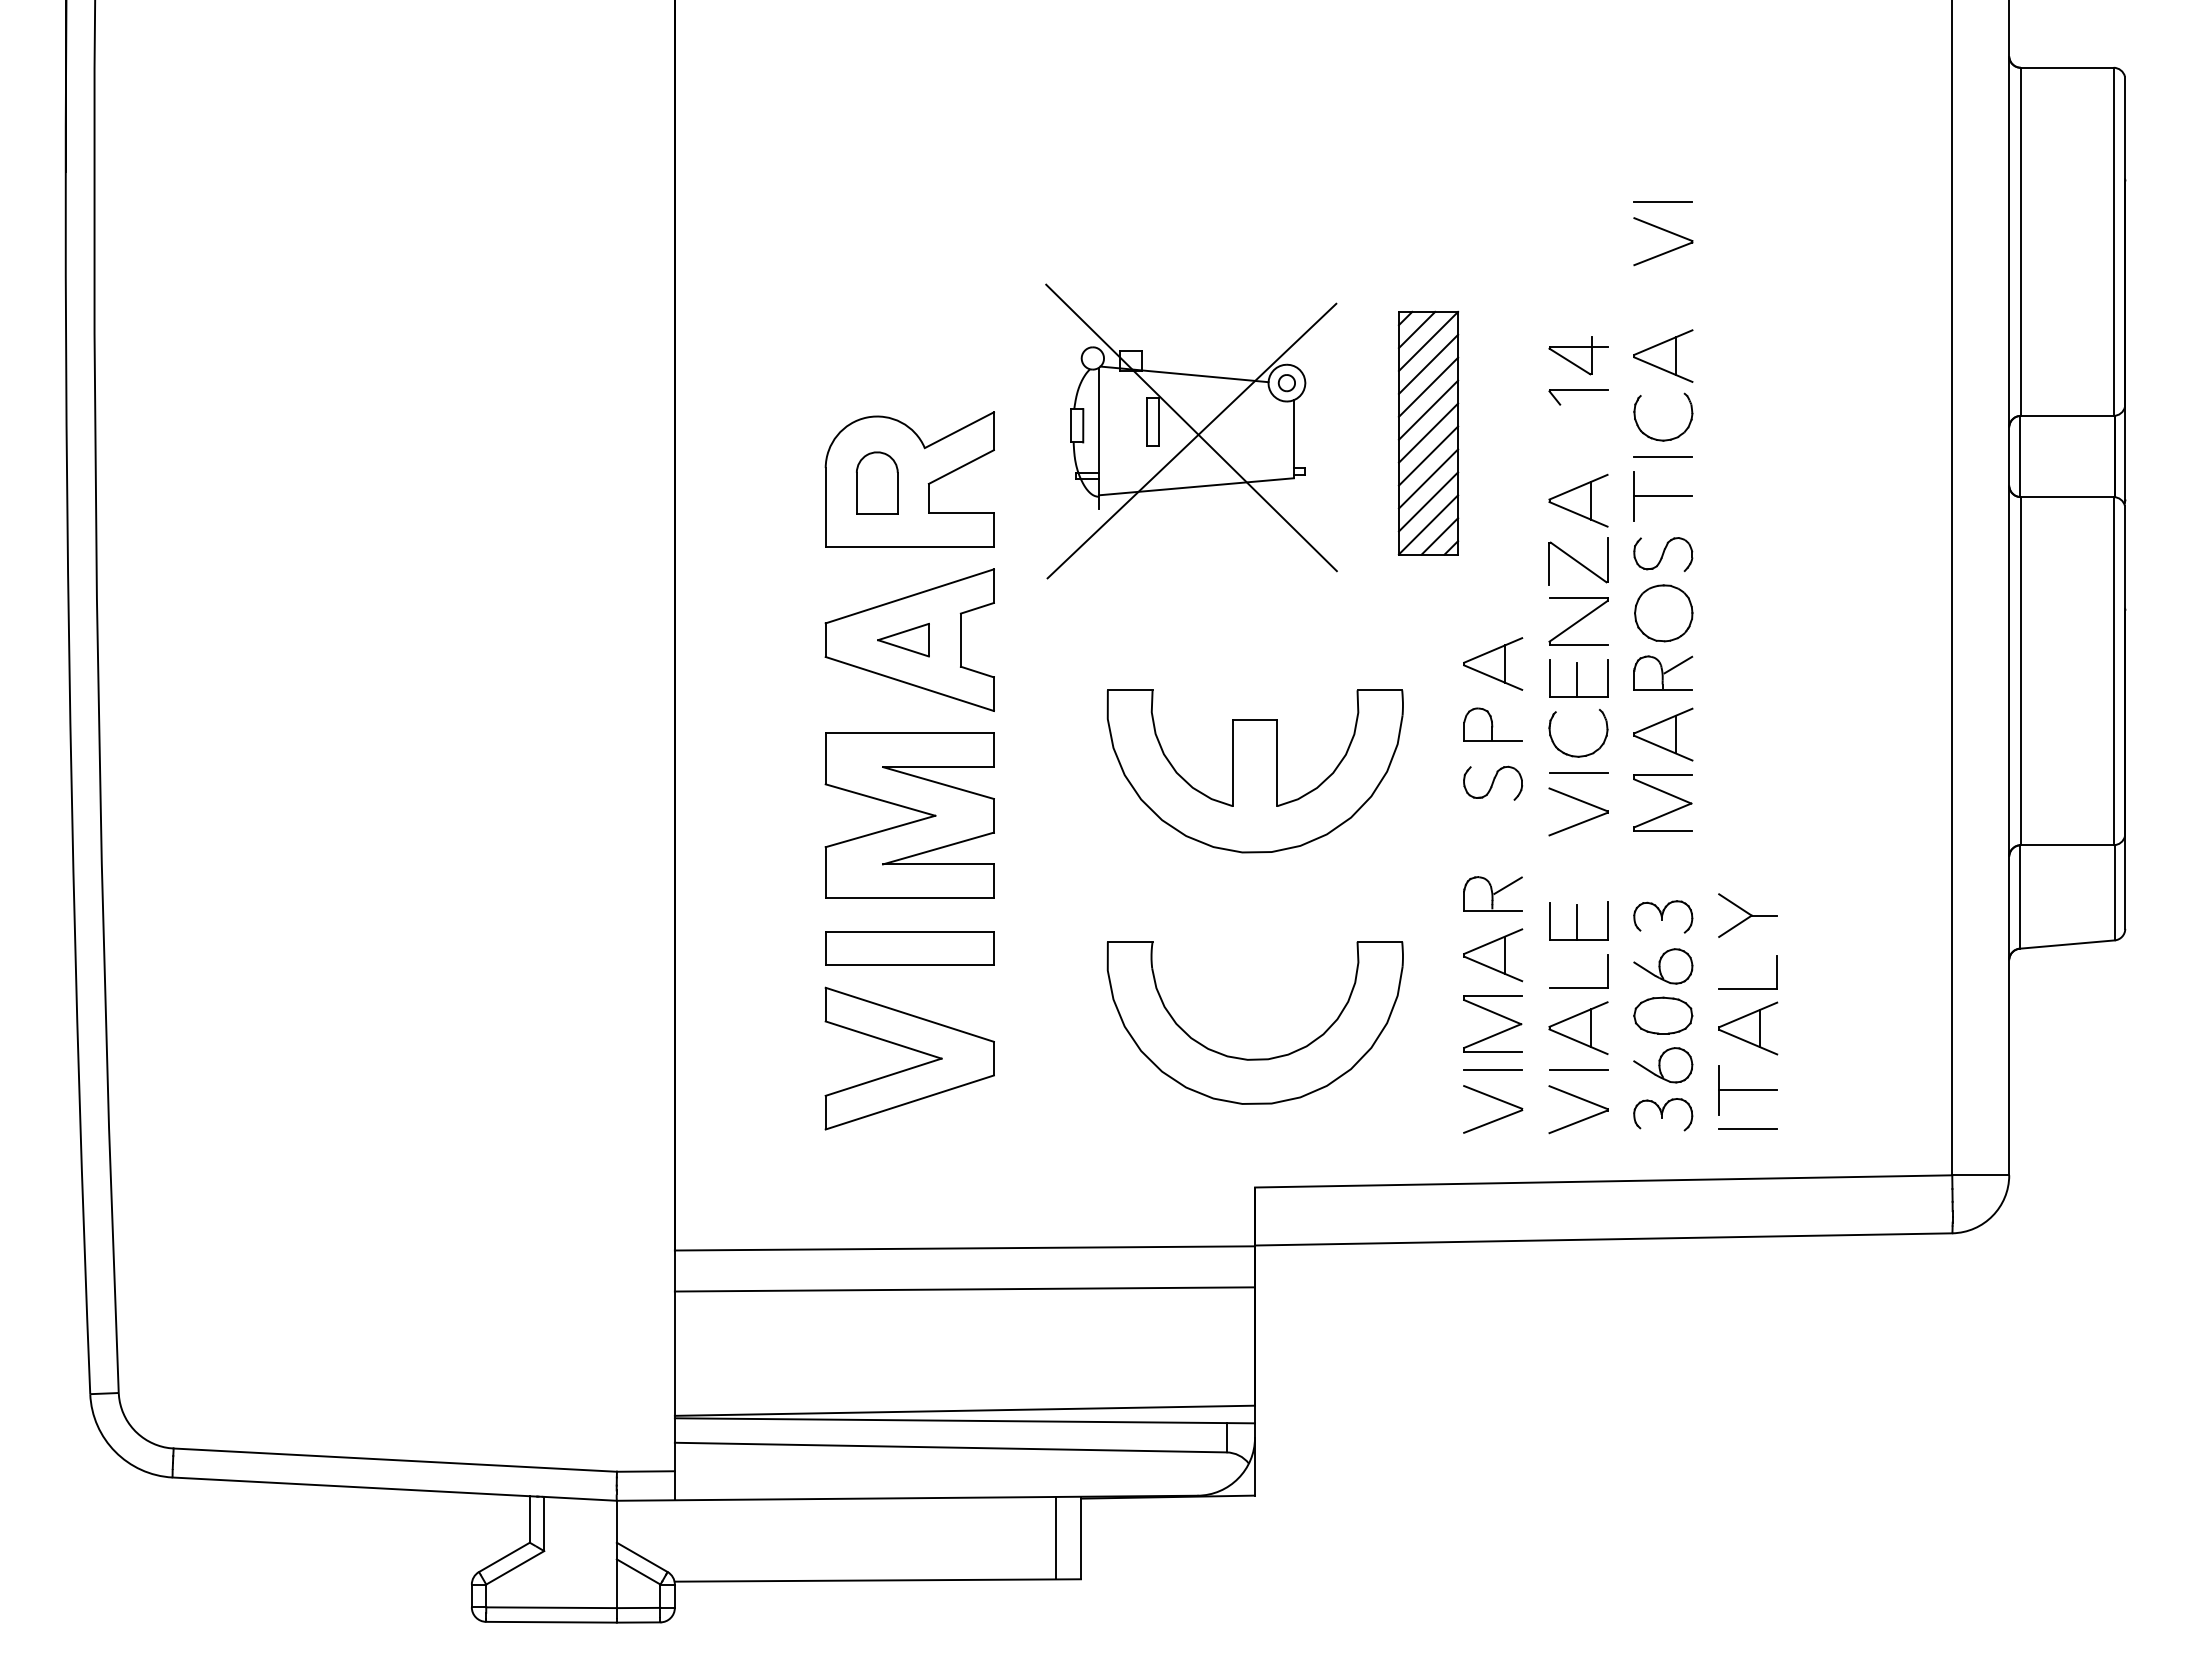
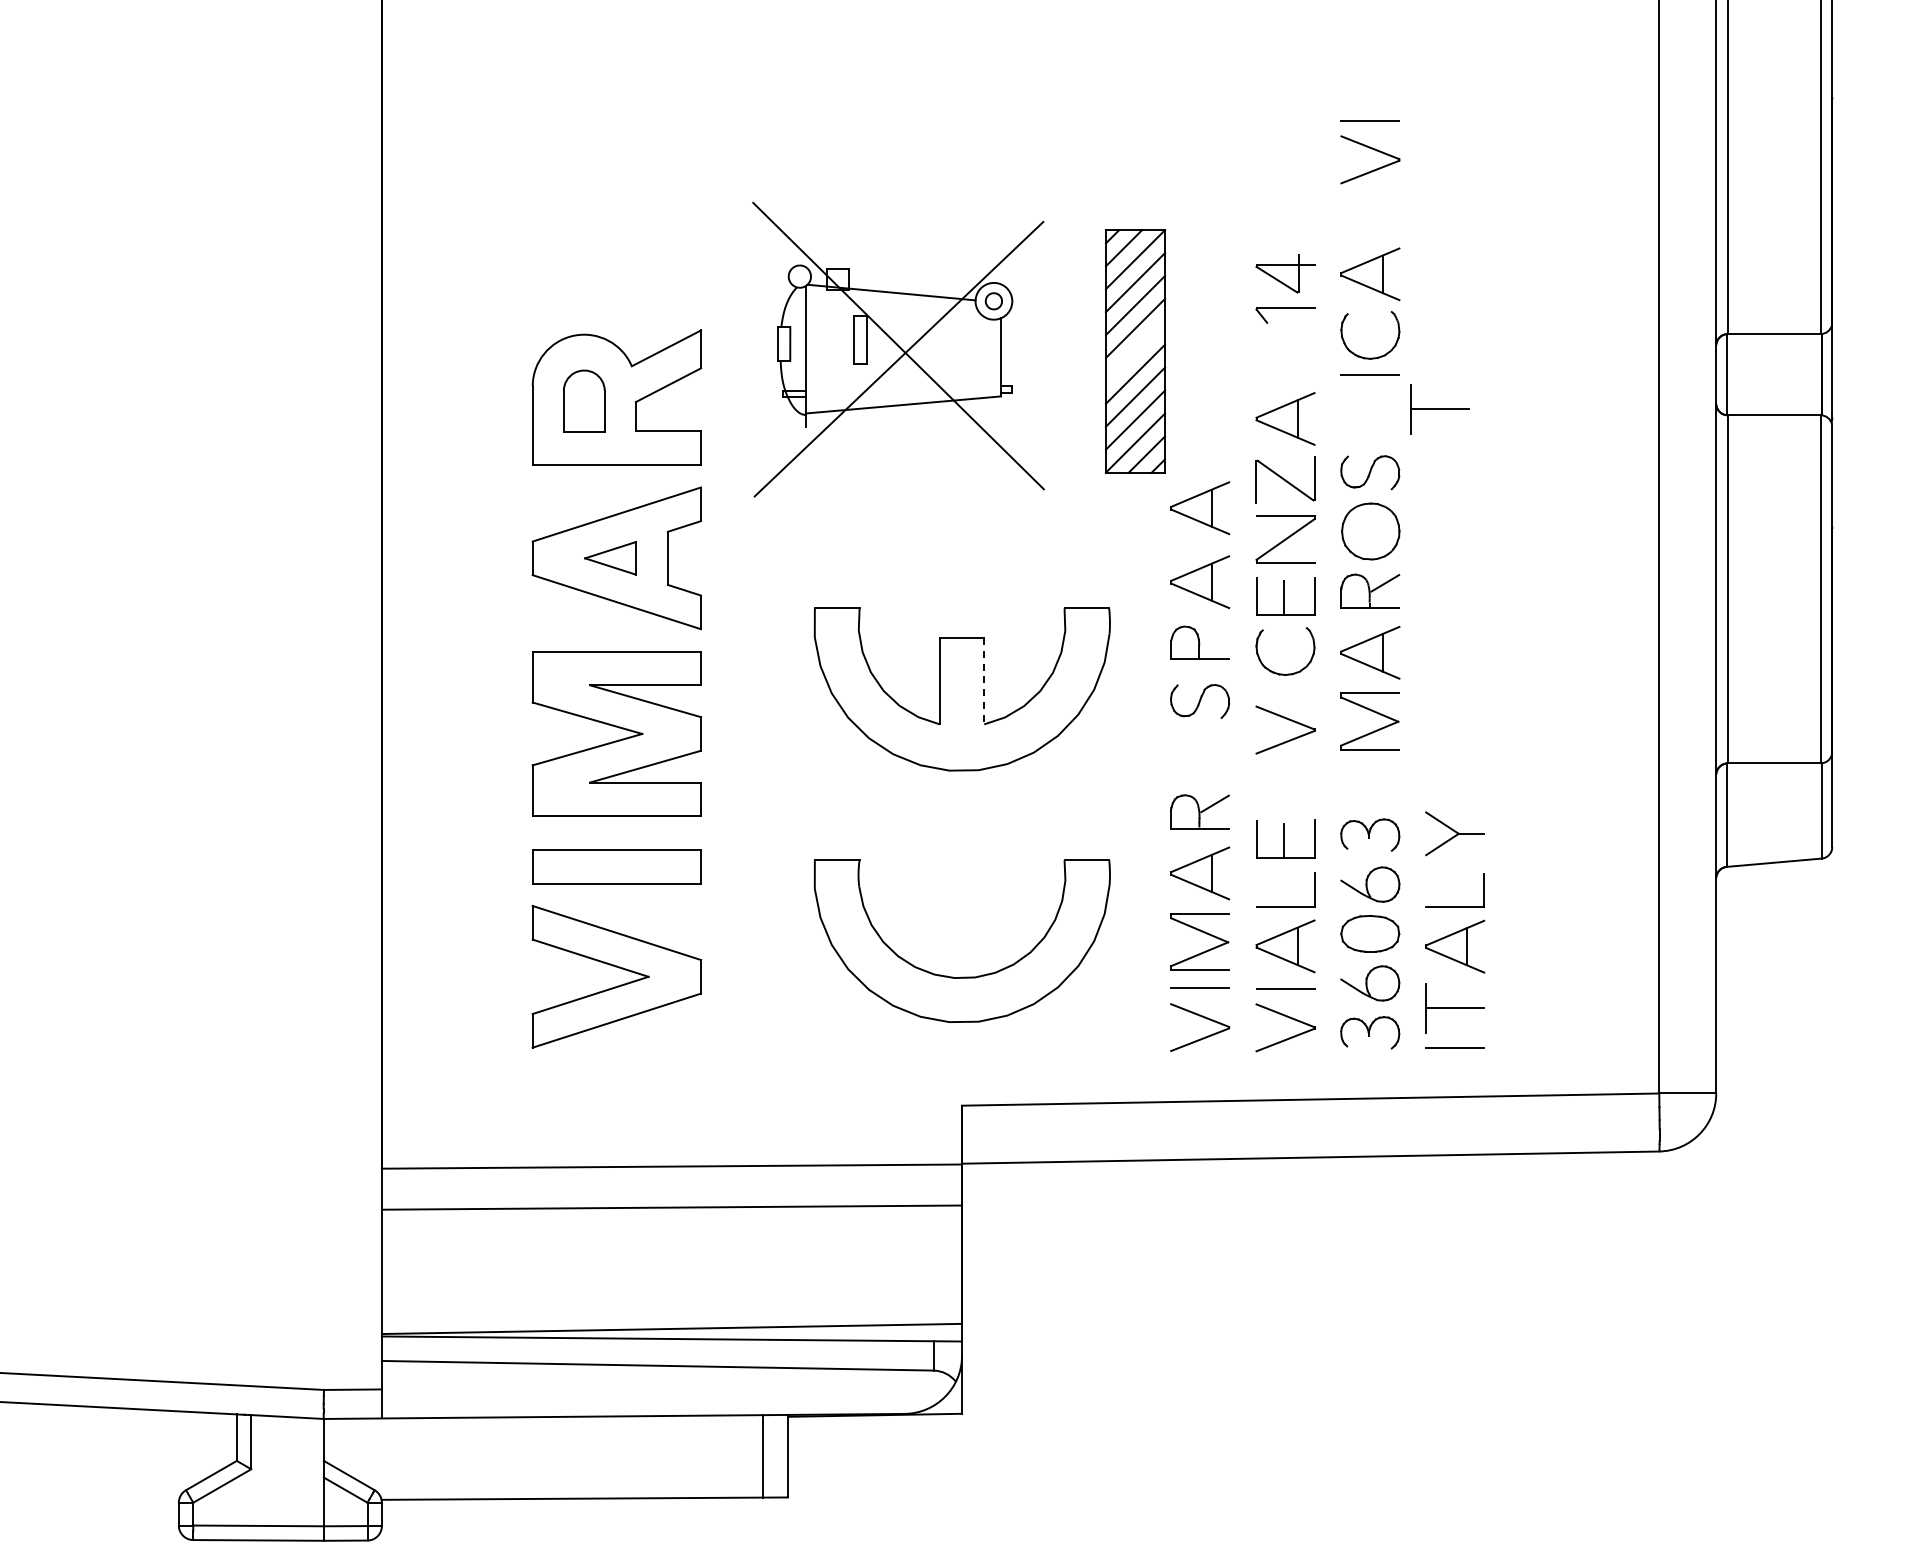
line: (1428, 432) -> (1135, 350), removed
part: (1662, 496) -> (1439, 409), moved
part: (1493, 589) -> (1200, 507), added
line: (1277, 763) -> (984, 681), solid -> dashed
line: (1578, 772) -> (1285, 690), removed

